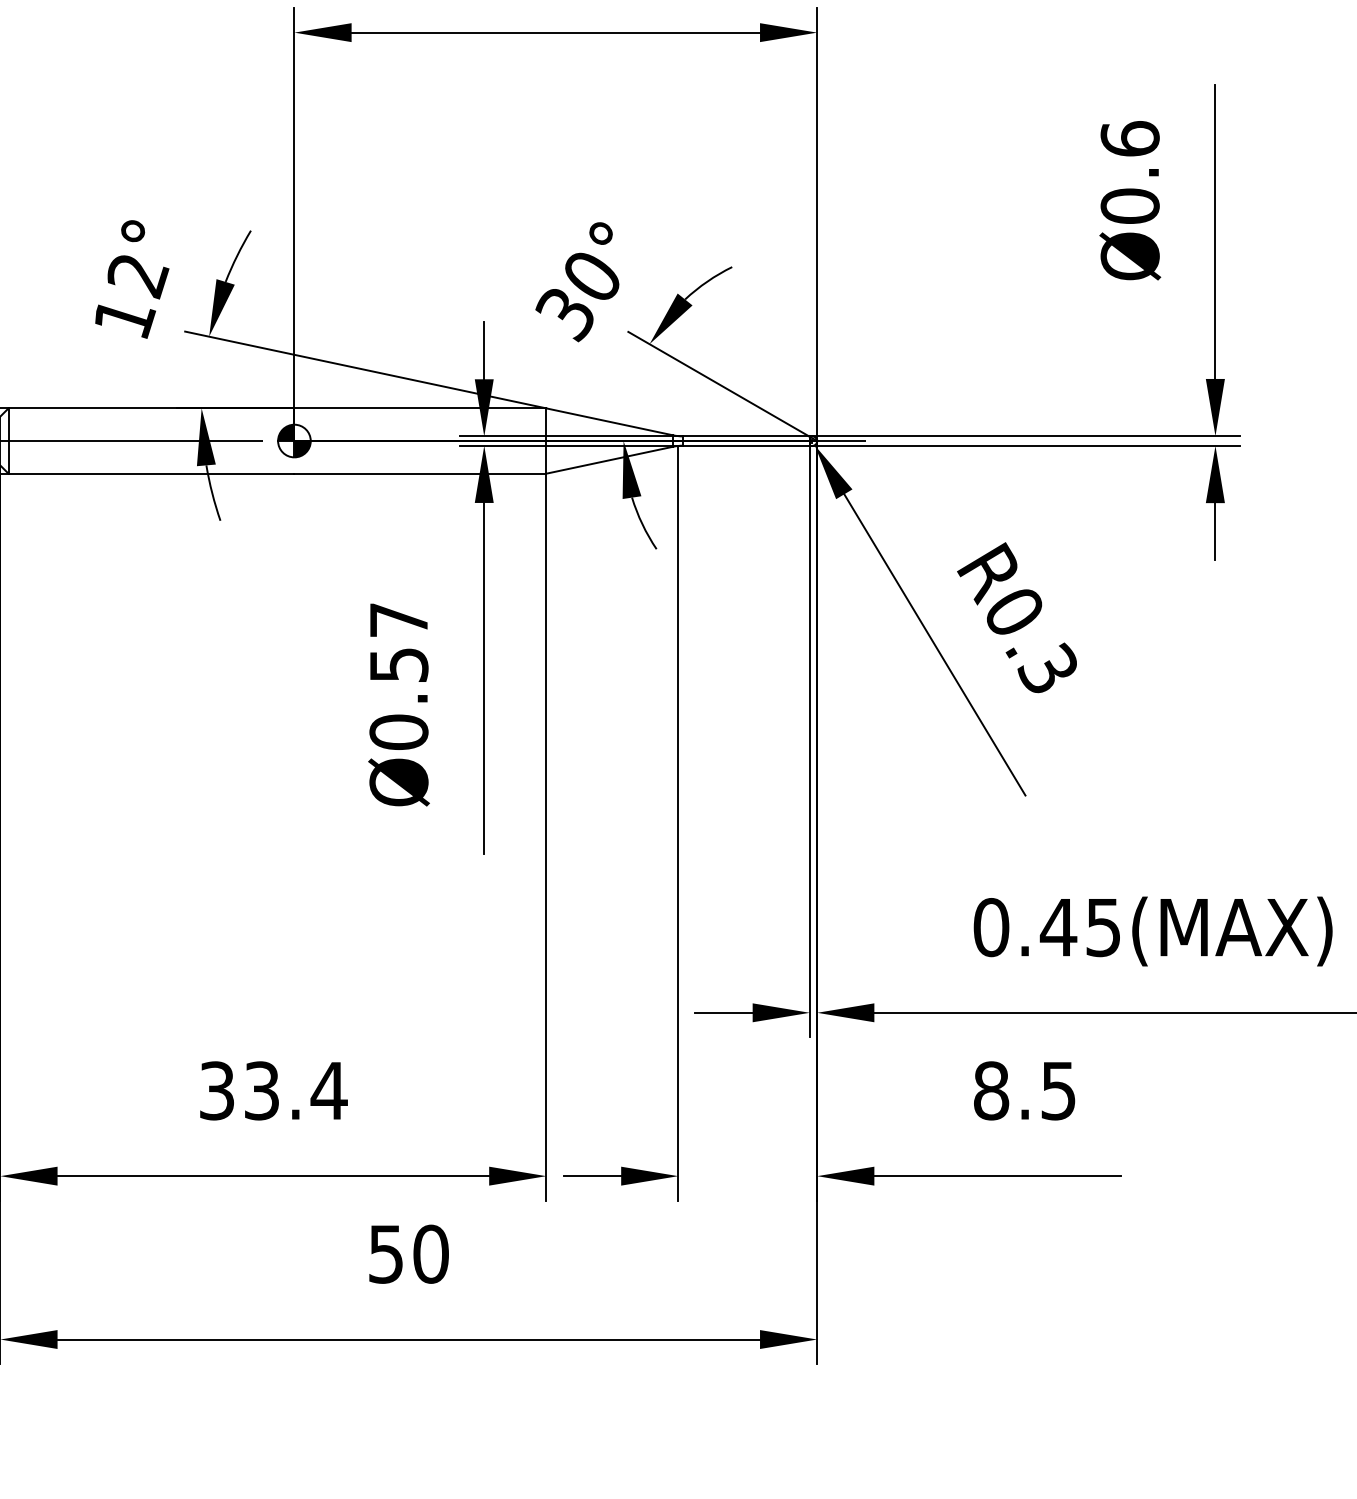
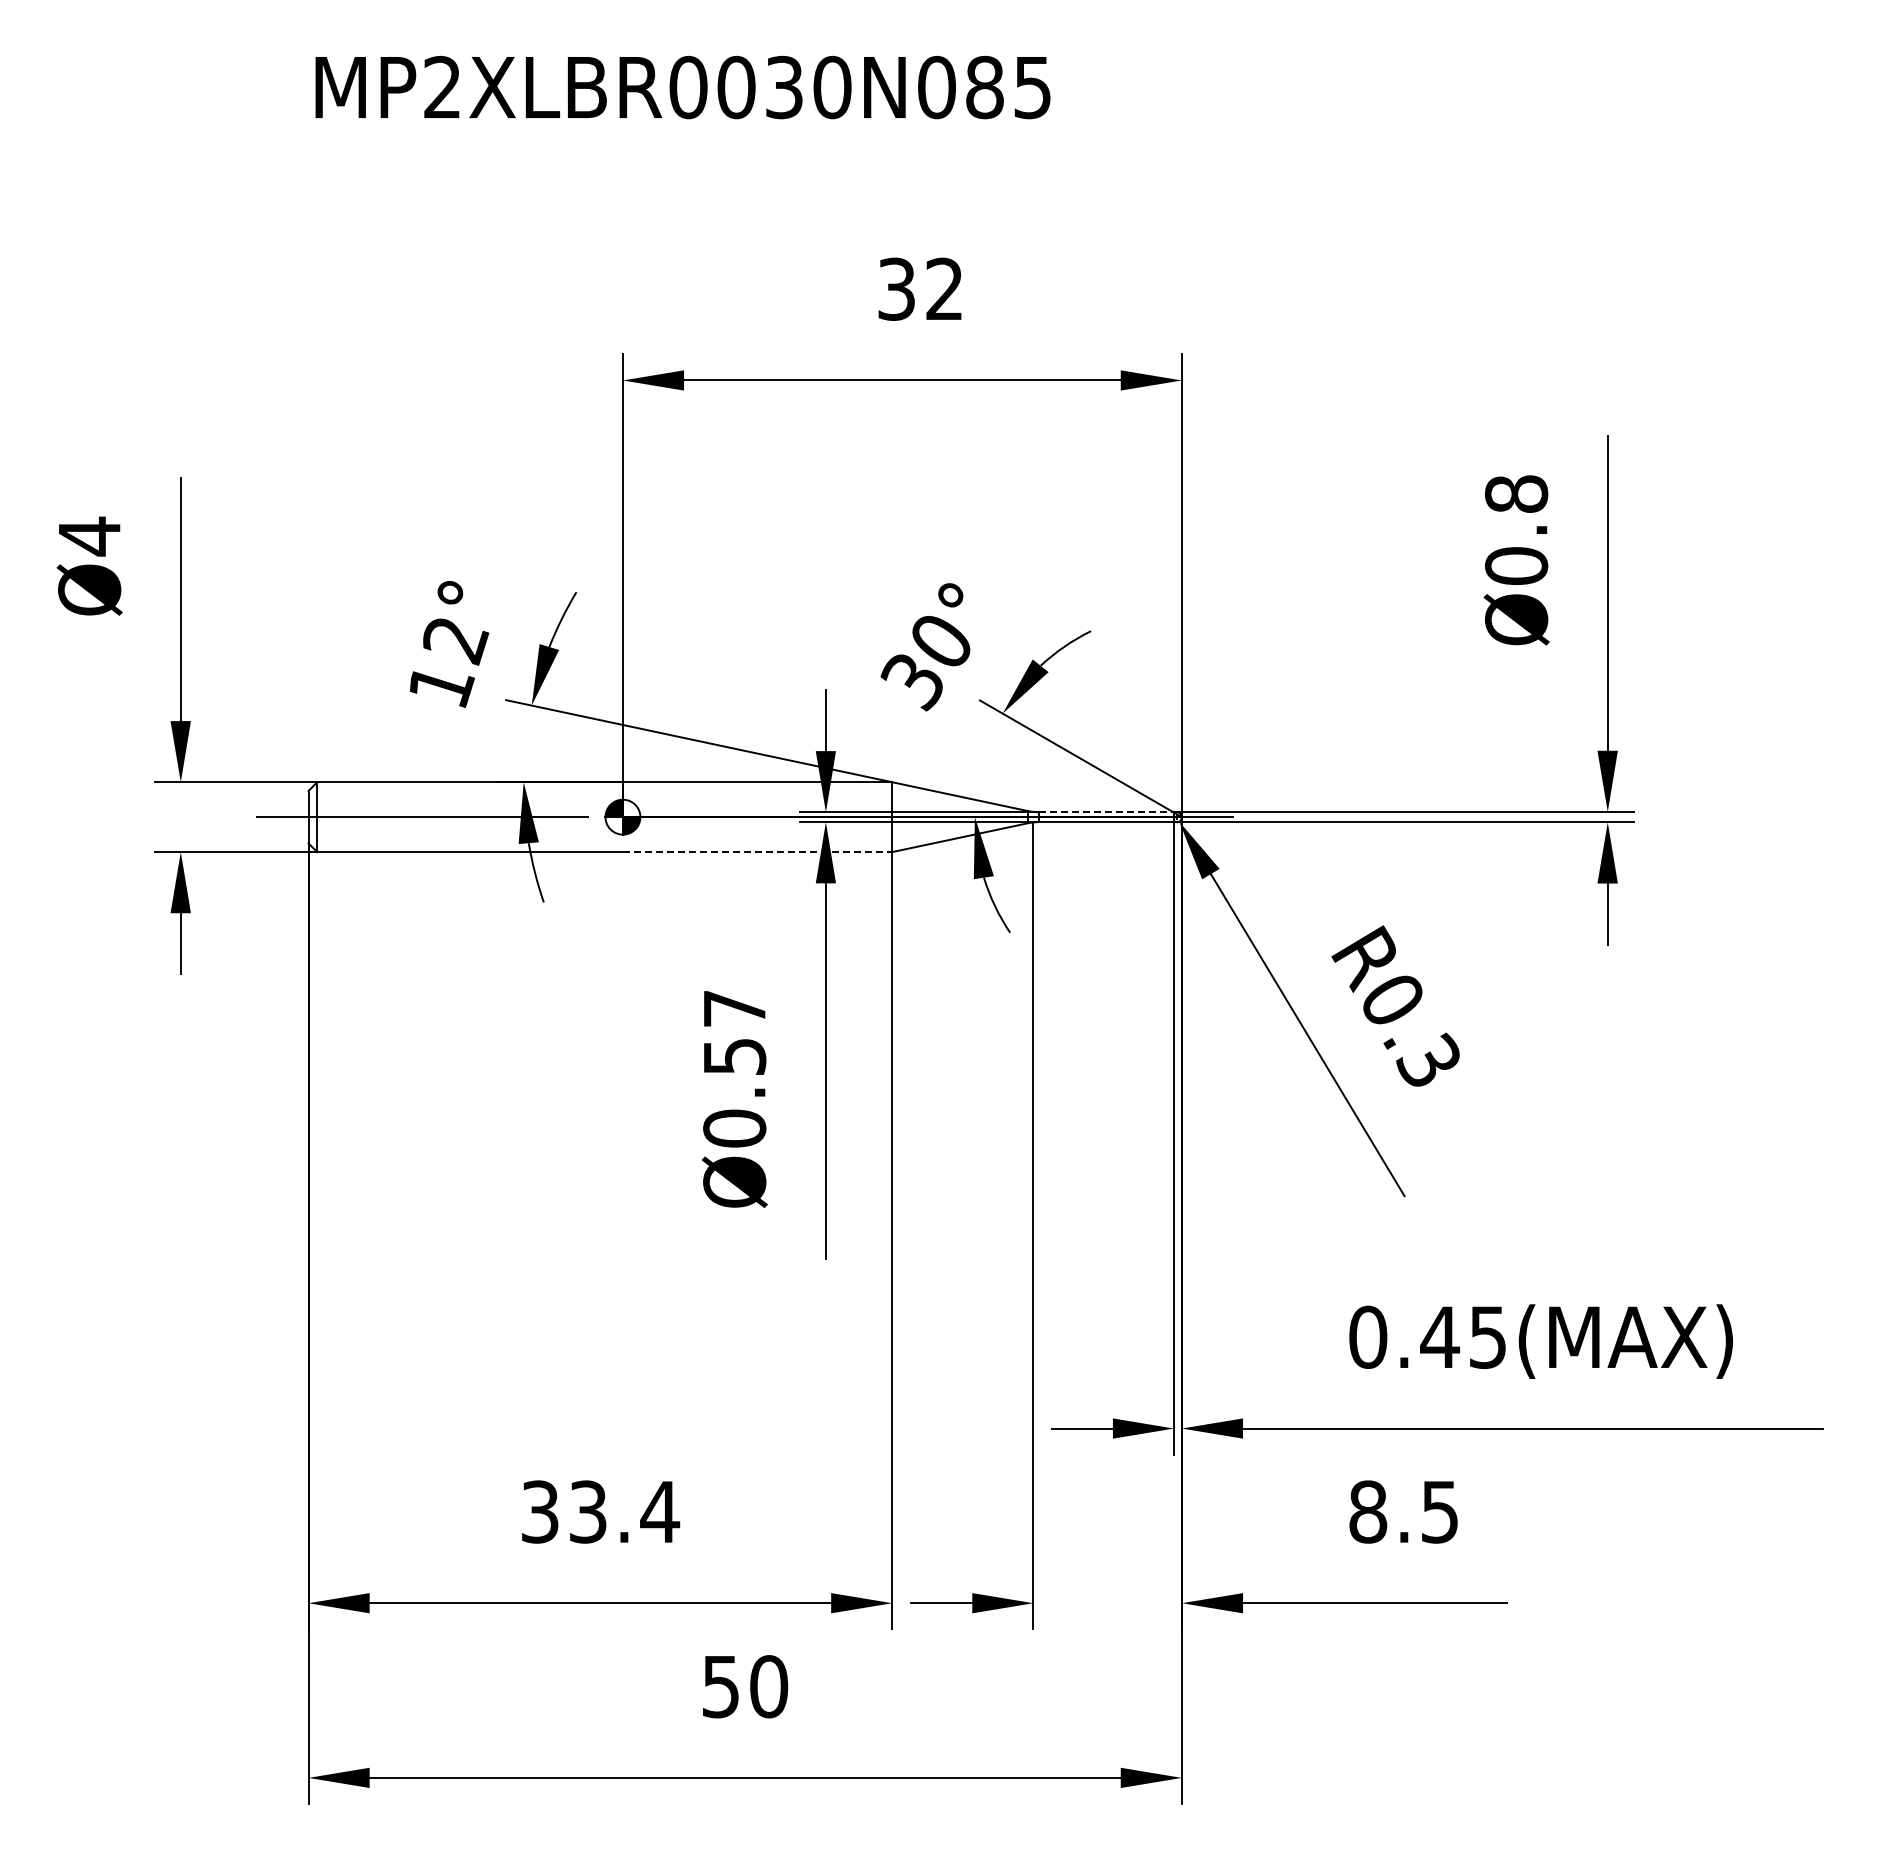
text: (1130, 138) -> (1516, 493), Ø0.6 -> Ø0.8
line: (746, 436) -> (1106, 812), solid -> dashed
line: (420, 474) -> (757, 852), solid -> dashed

